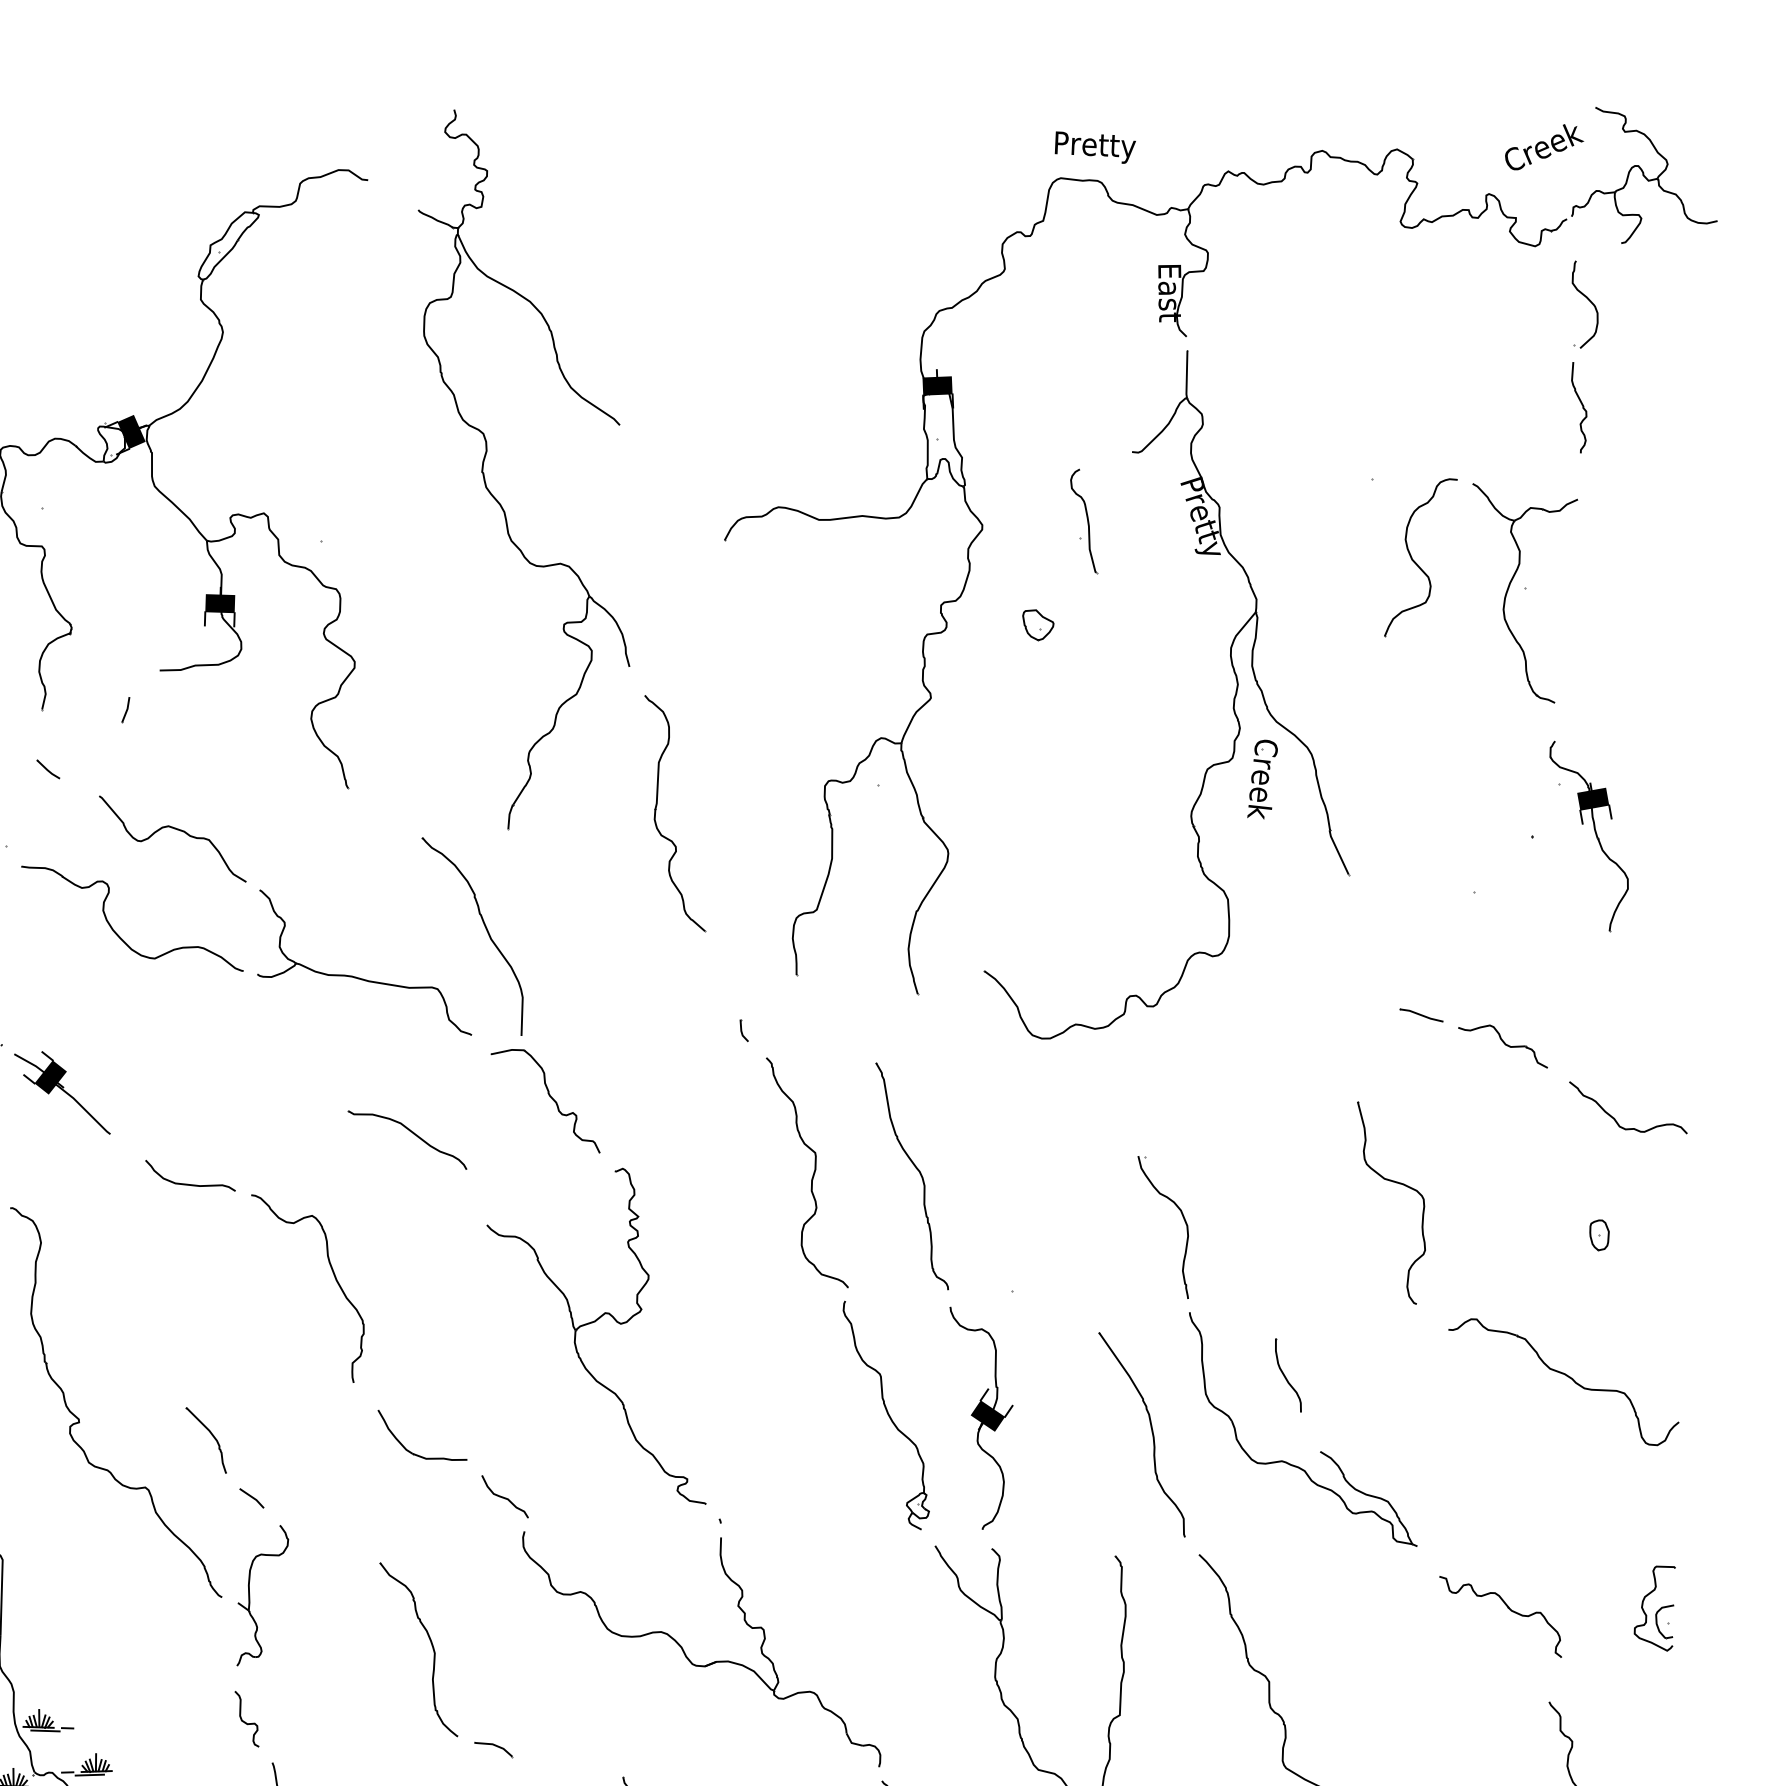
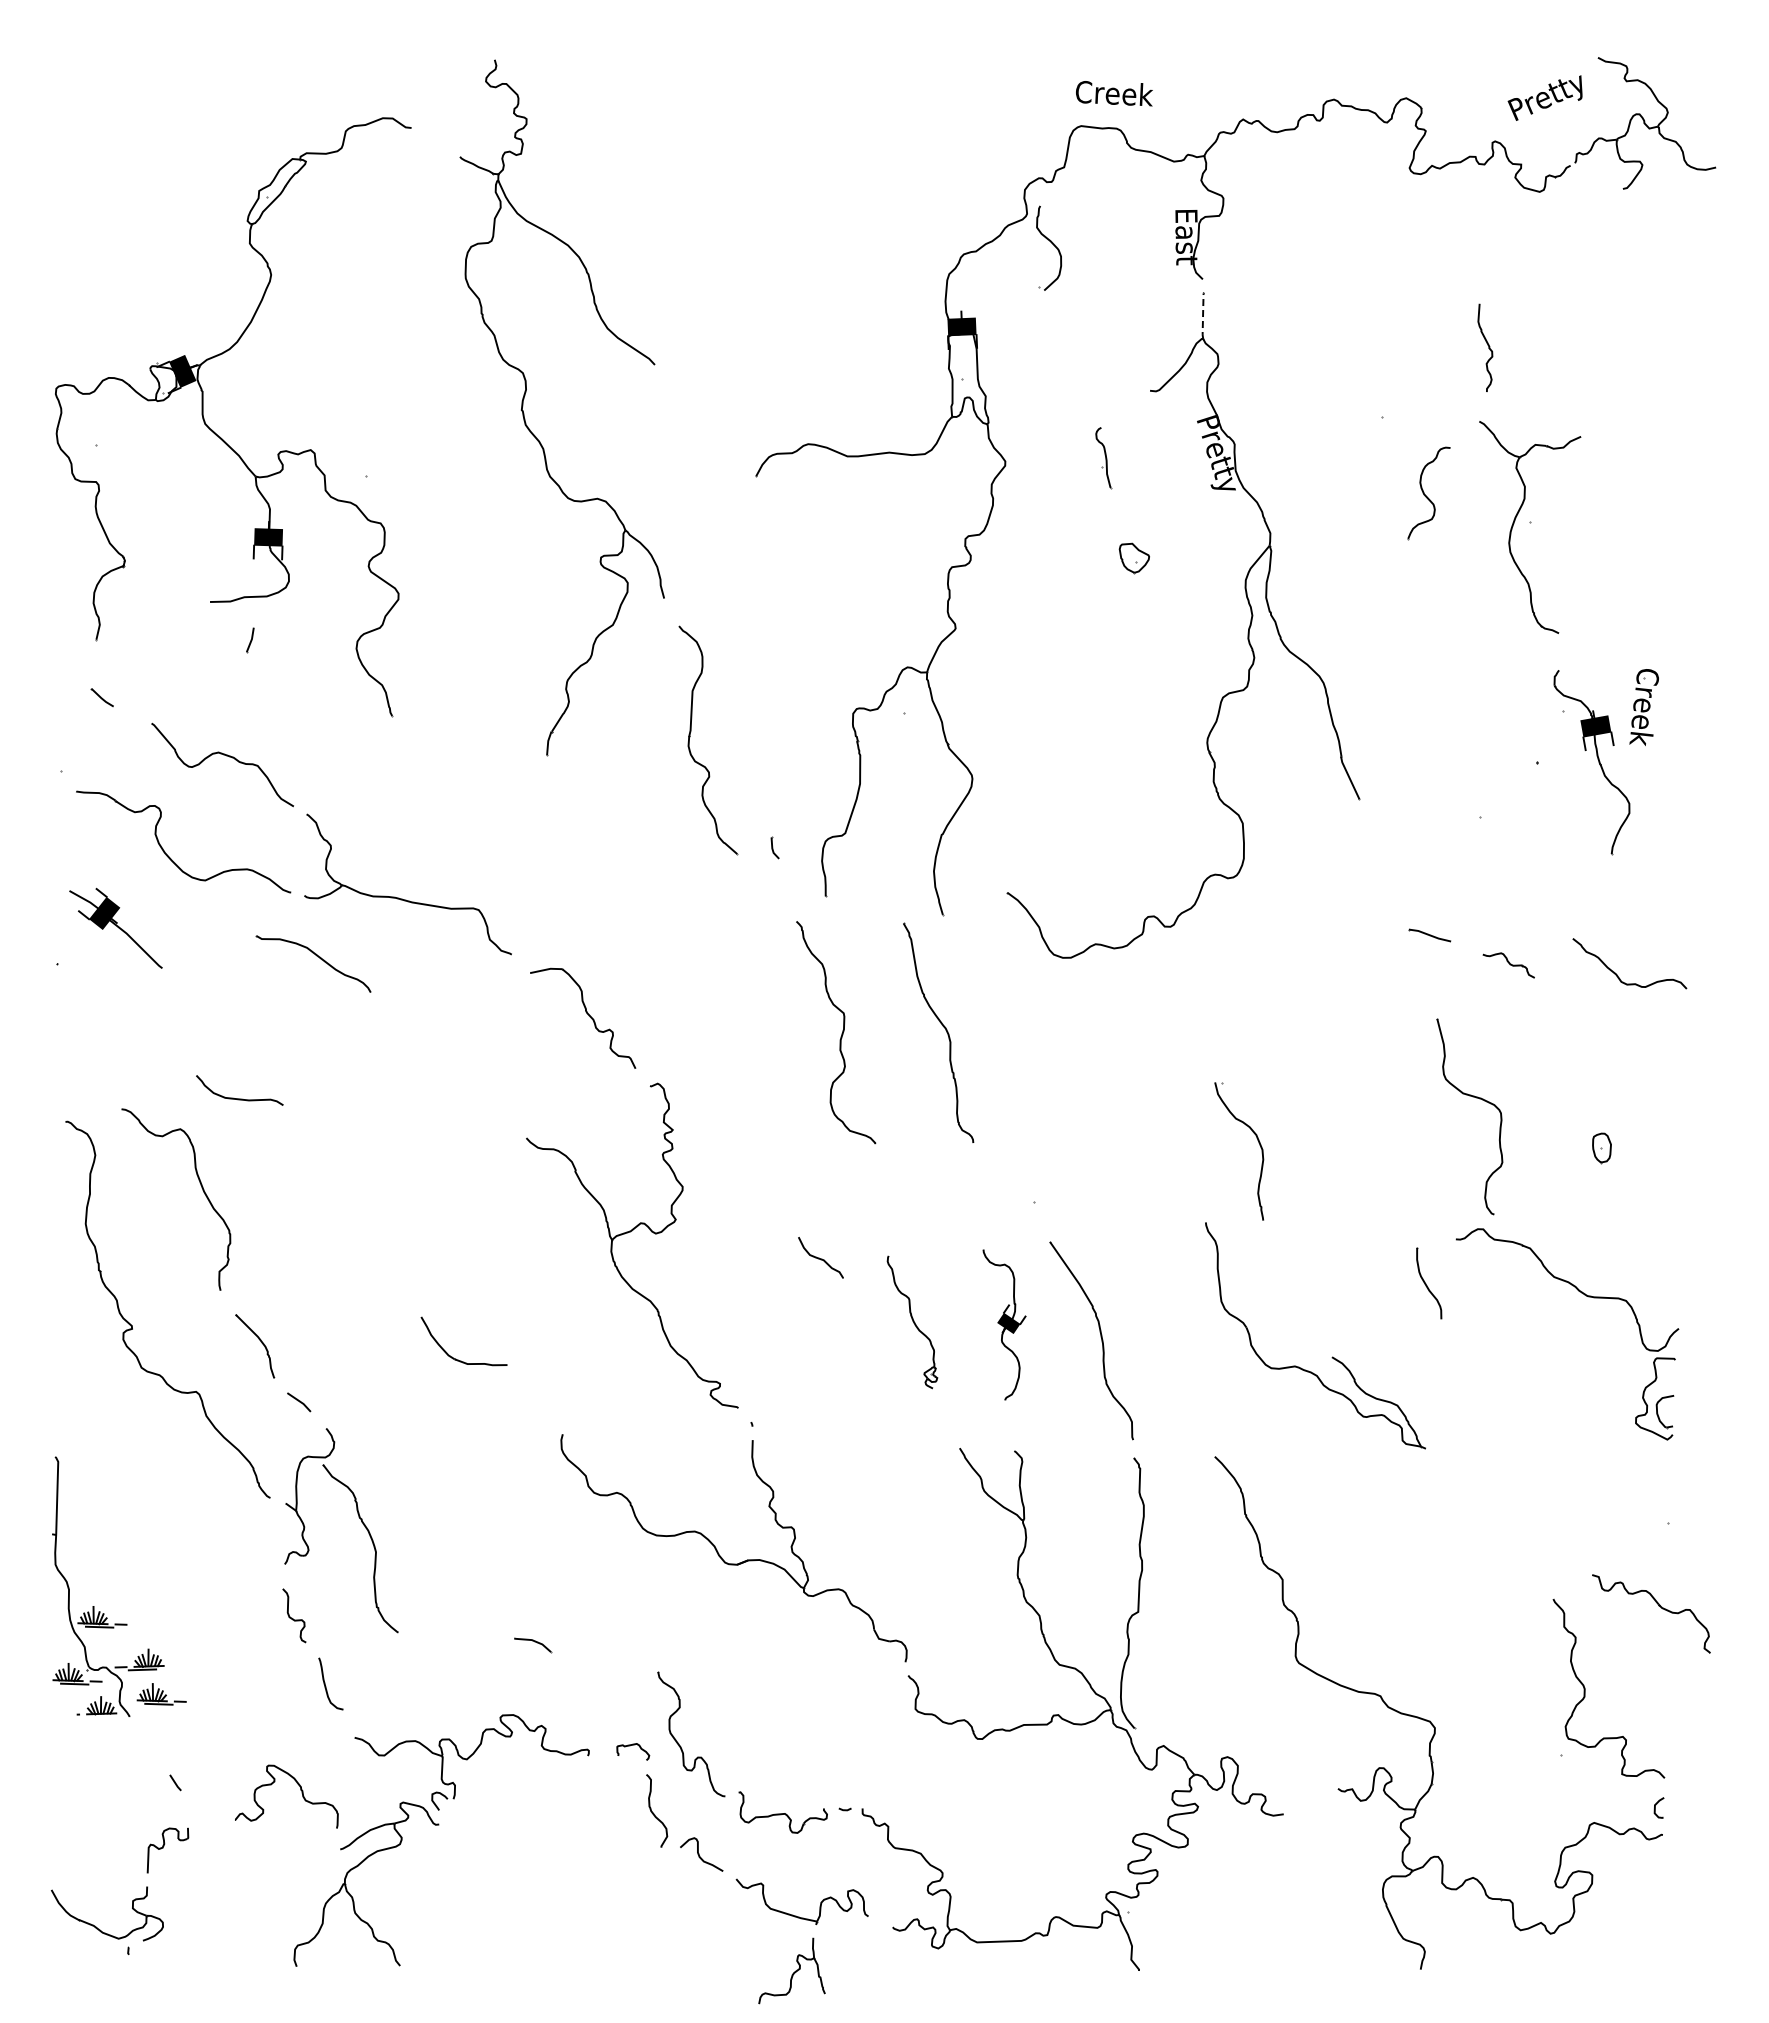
text: (1095, 147) -> (1114, 96), Pretty -> Creek
text: (1543, 147) -> (1547, 96), Creek -> Pretty
part: (1585, 303) -> (1049, 247), moved
line: (1187, 374) -> (1203, 315), solid -> dashed
curve: (1581, 405) -> (1487, 345), moved
part: (1083, 521) -> (1103, 457), size x0.6
part: (1420, 558) -> (1428, 493), size x0.6
part: (1037, 625) -> (1133, 558), moved
part: (126, 710) -> (250, 640), moved
part: (1261, 779) -> (1643, 707), moved
part: (486, 930) -> (525, 853), removed
part: (743, 1029) -> (774, 847), moved
part: (1502, 1046) -> (1508, 965), size x0.6
part: (61, 1092) -> (115, 927), moved
curve: (1615, 1118) -> (1617, 974), moved
part: (410, 1132) -> (316, 956), moved
part: (917, 1170) -> (943, 1027), moved
curve: (812, 1173) -> (841, 1033), moved
part: (1394, 1183) -> (1472, 1097), moved
part: (1183, 1219) -> (1258, 1143), moved
curve: (333, 1277) -> (201, 1188), moved
part: (1288, 1375) -> (1429, 1283), moved
part: (886, 1415) -> (912, 1322), size x0.6
part: (981, 1417) -> (1004, 1324), size x0.7
part: (1151, 1431) -> (1100, 1337), moved
curve: (503, 1496) -> (819, 1257), moved
part: (1654, 1608) -> (1655, 1398), moved
part: (1508, 1609) -> (1658, 1606), moved
part: (431, 1645) -> (372, 1544), moved

